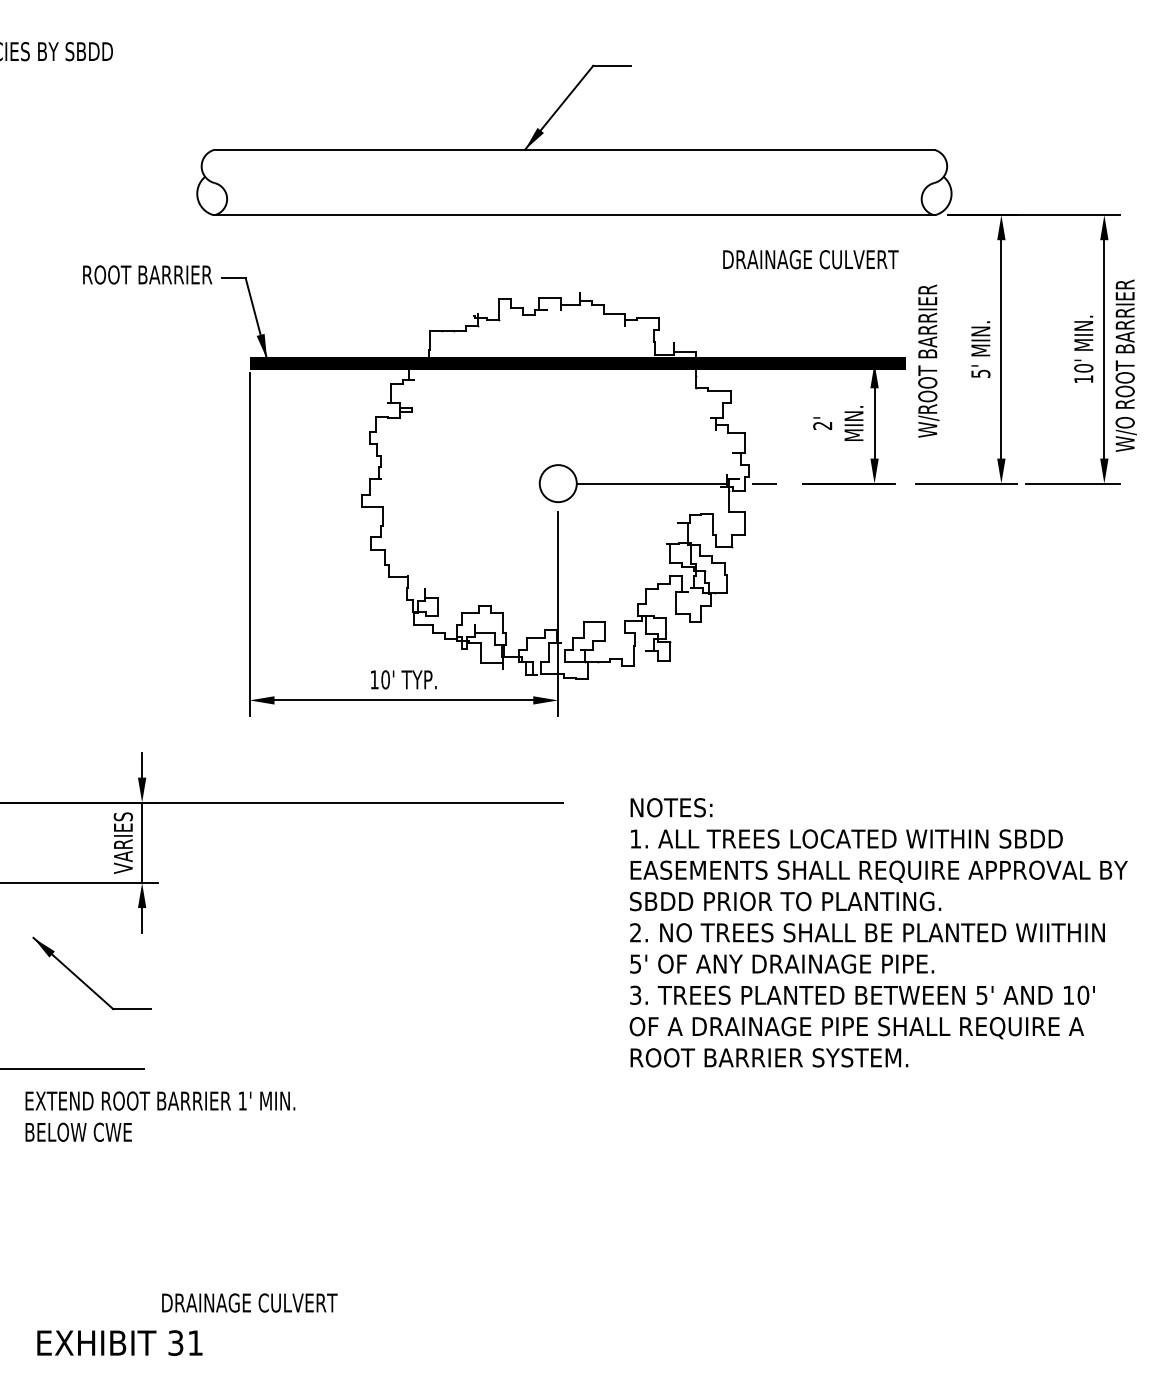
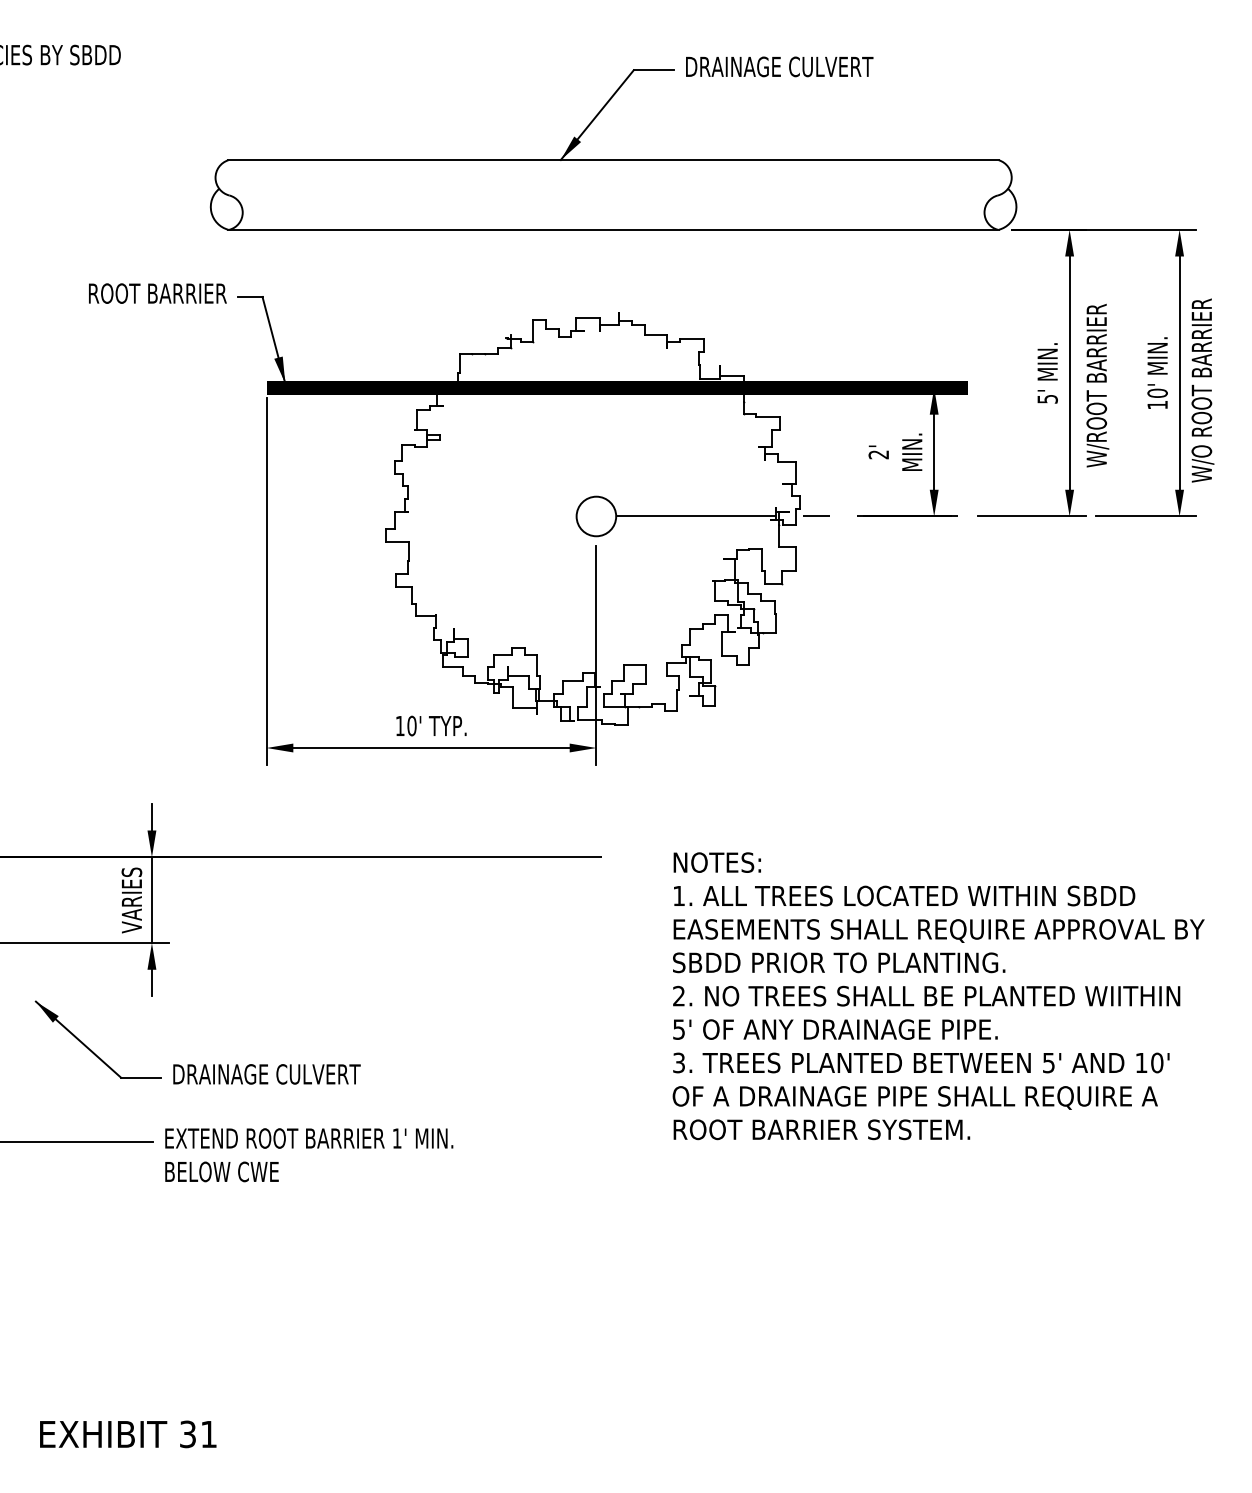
text: (810, 259) -> (779, 66), moved
text: (928, 360) -> (1097, 384), moved
text: (160, 1116) -> (309, 1155), moved
text: (249, 1302) -> (266, 1073), moved

